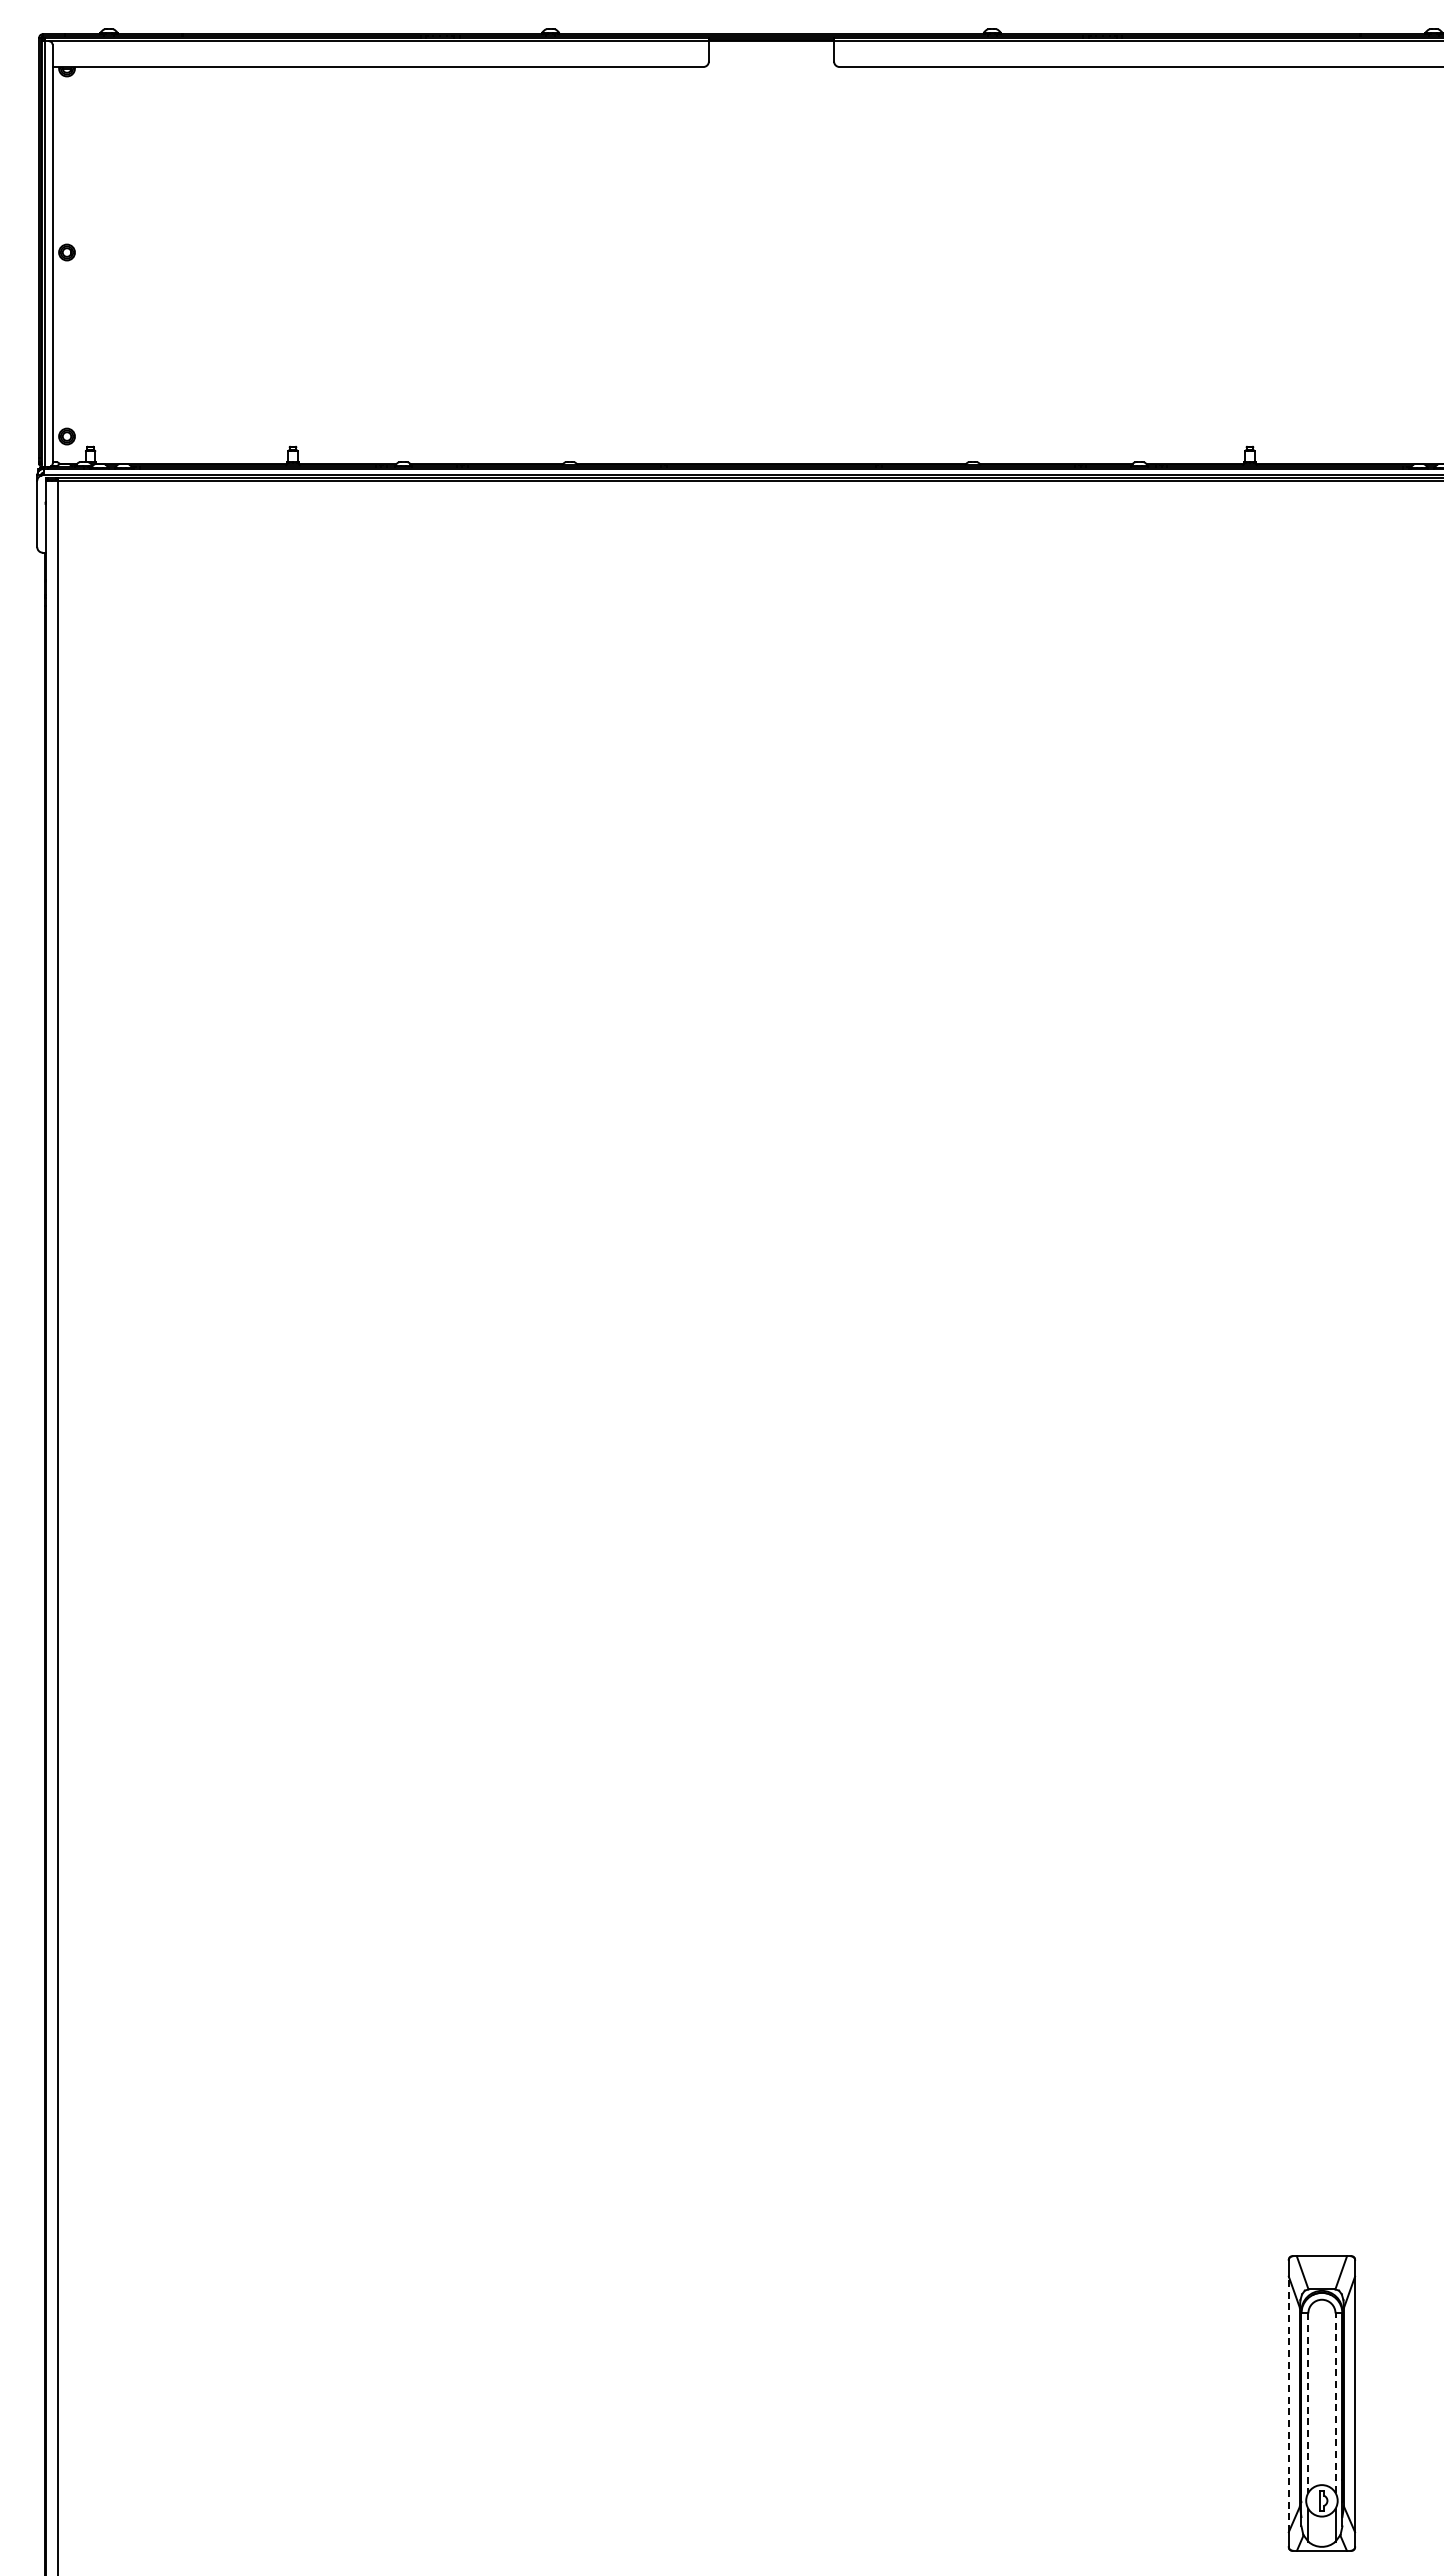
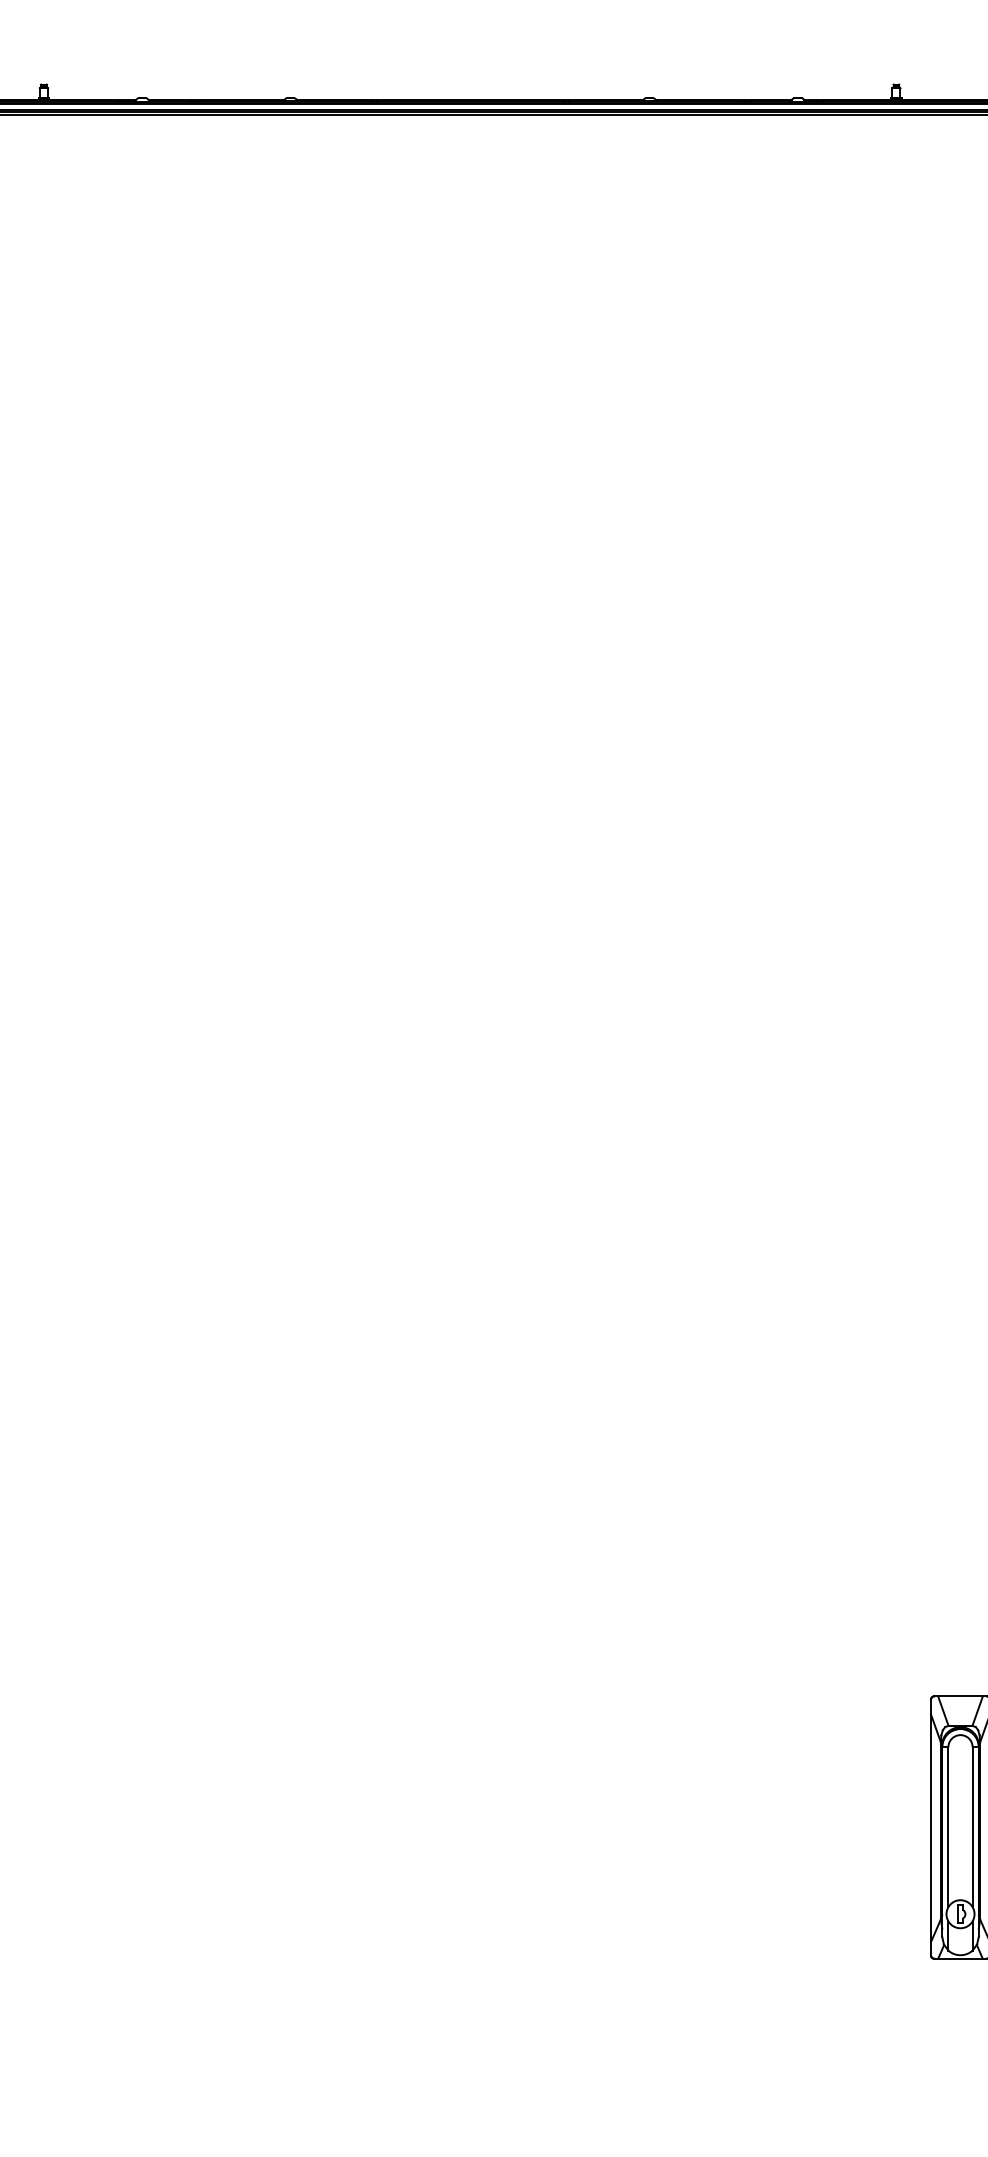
line: (1308, 2403) -> (948, 1827), dashed -> solid
line: (1335, 2403) -> (972, 1827), dashed -> solid
line: (1288, 2404) -> (930, 1828), dashed -> solid

